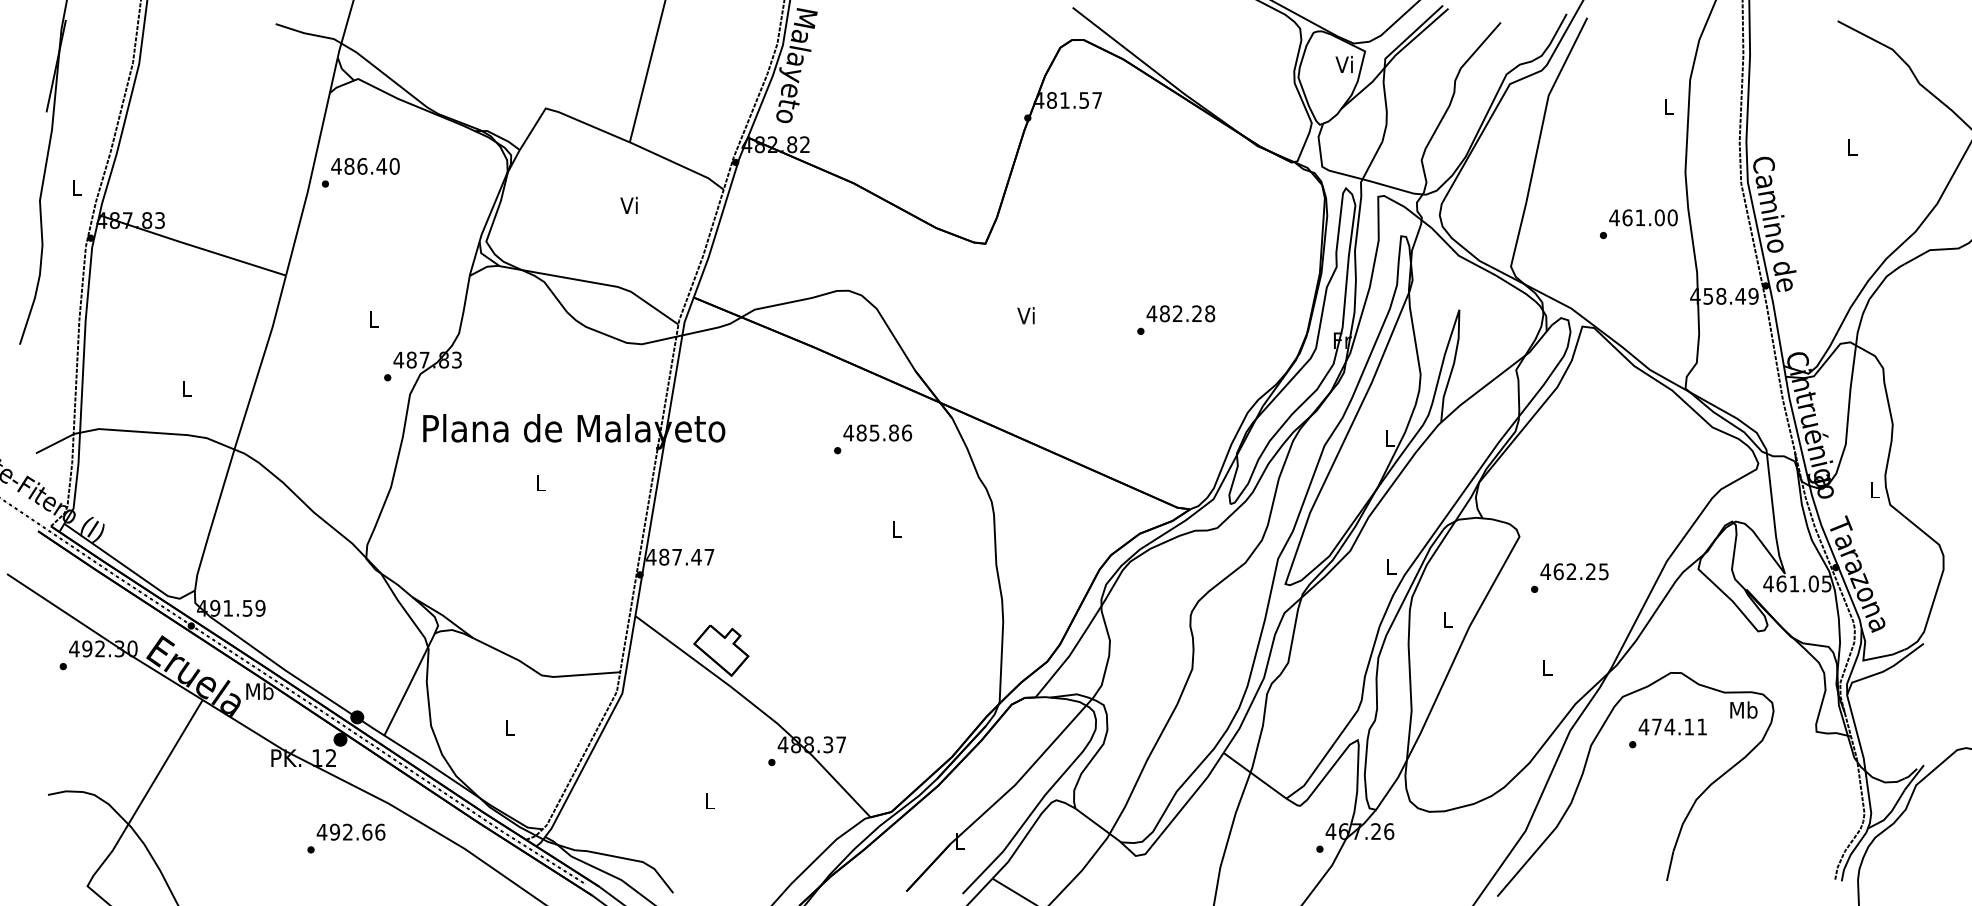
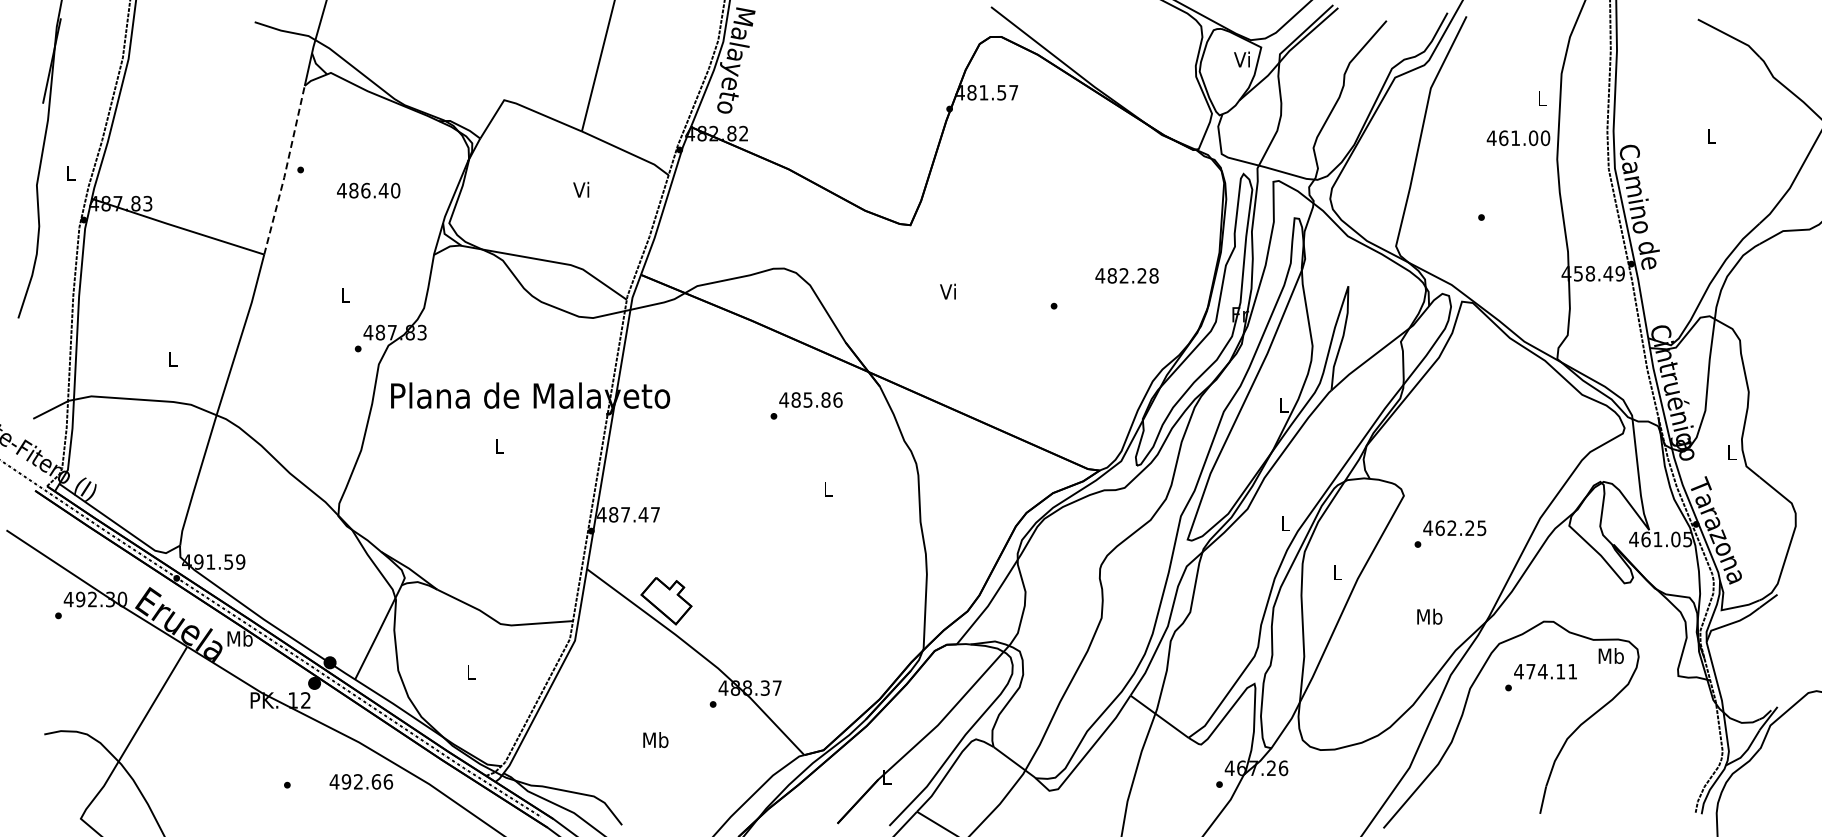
text: (365, 166) -> (368, 190), moved
line: (309, 184) -> (285, 170), solid -> dashed
text: (1643, 218) -> (1518, 138), moved
text: (1180, 313) -> (1126, 275), moved
text: (1547, 667) -> (1429, 616), L -> Mb
text: (709, 801) -> (655, 740), L -> Mb
text: (351, 831) -> (361, 781), moved

